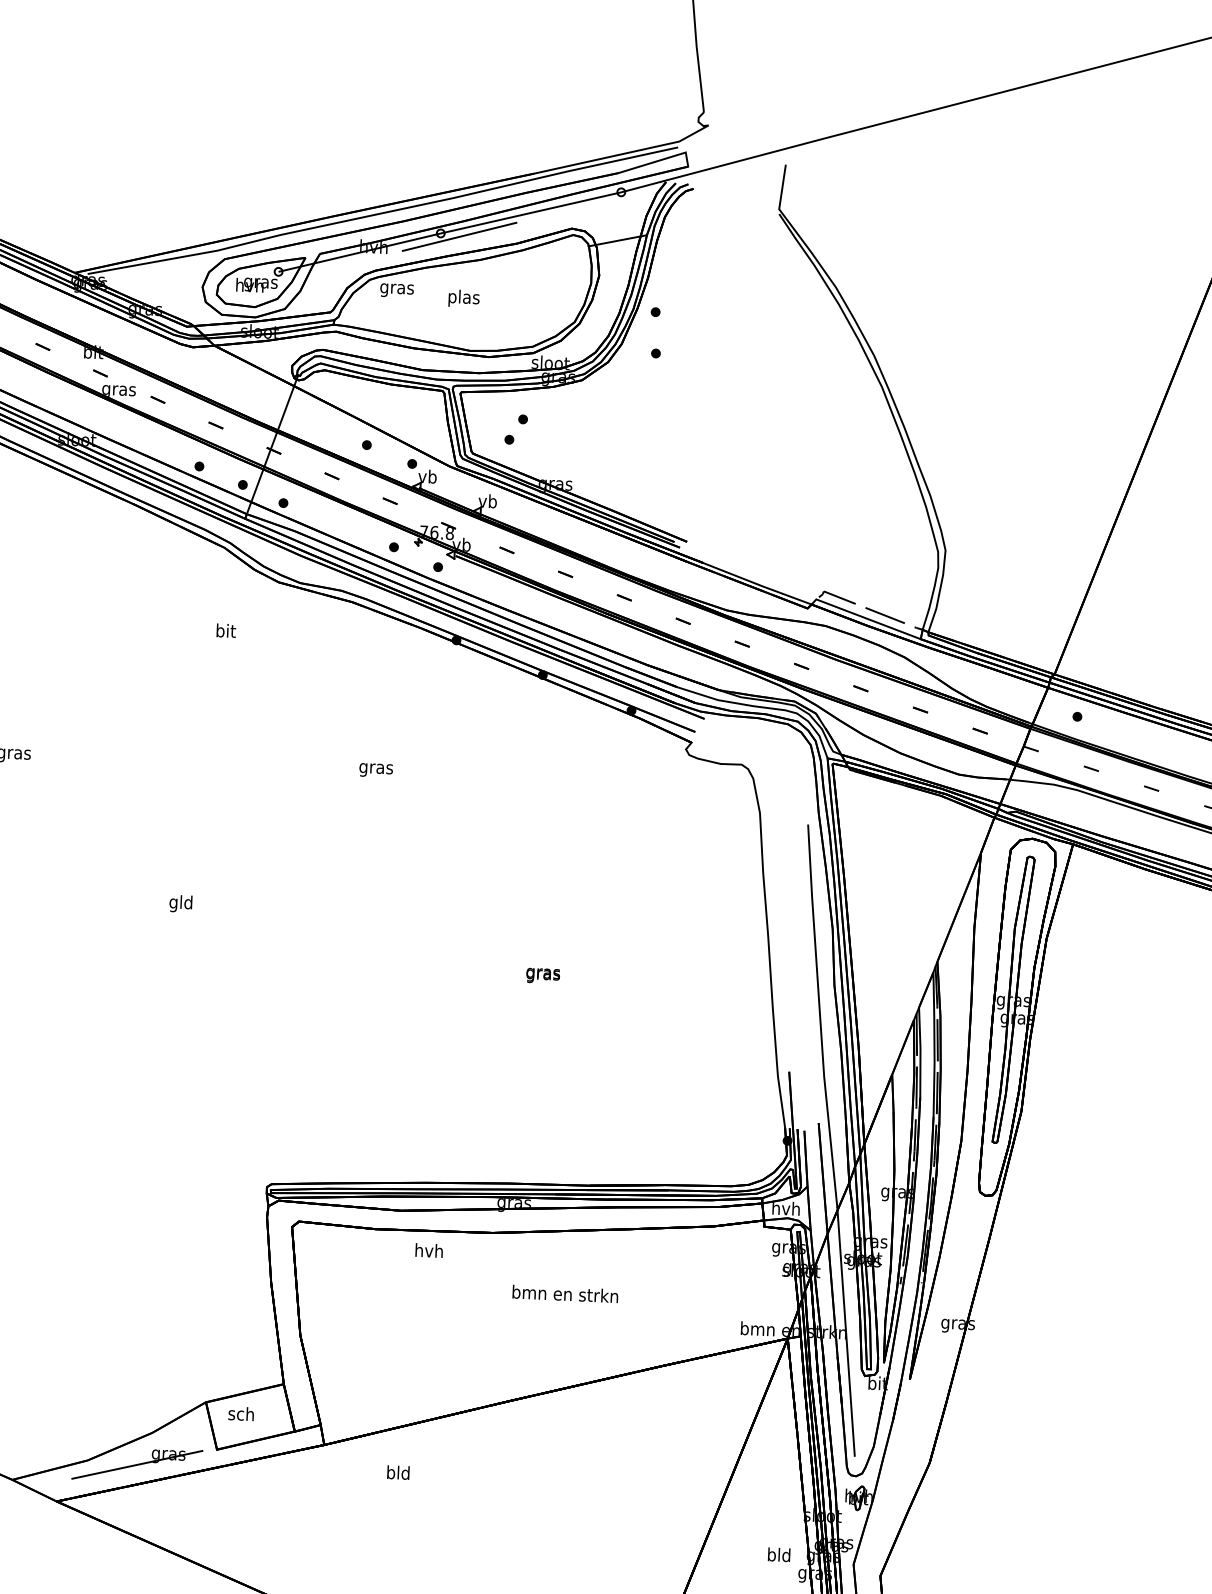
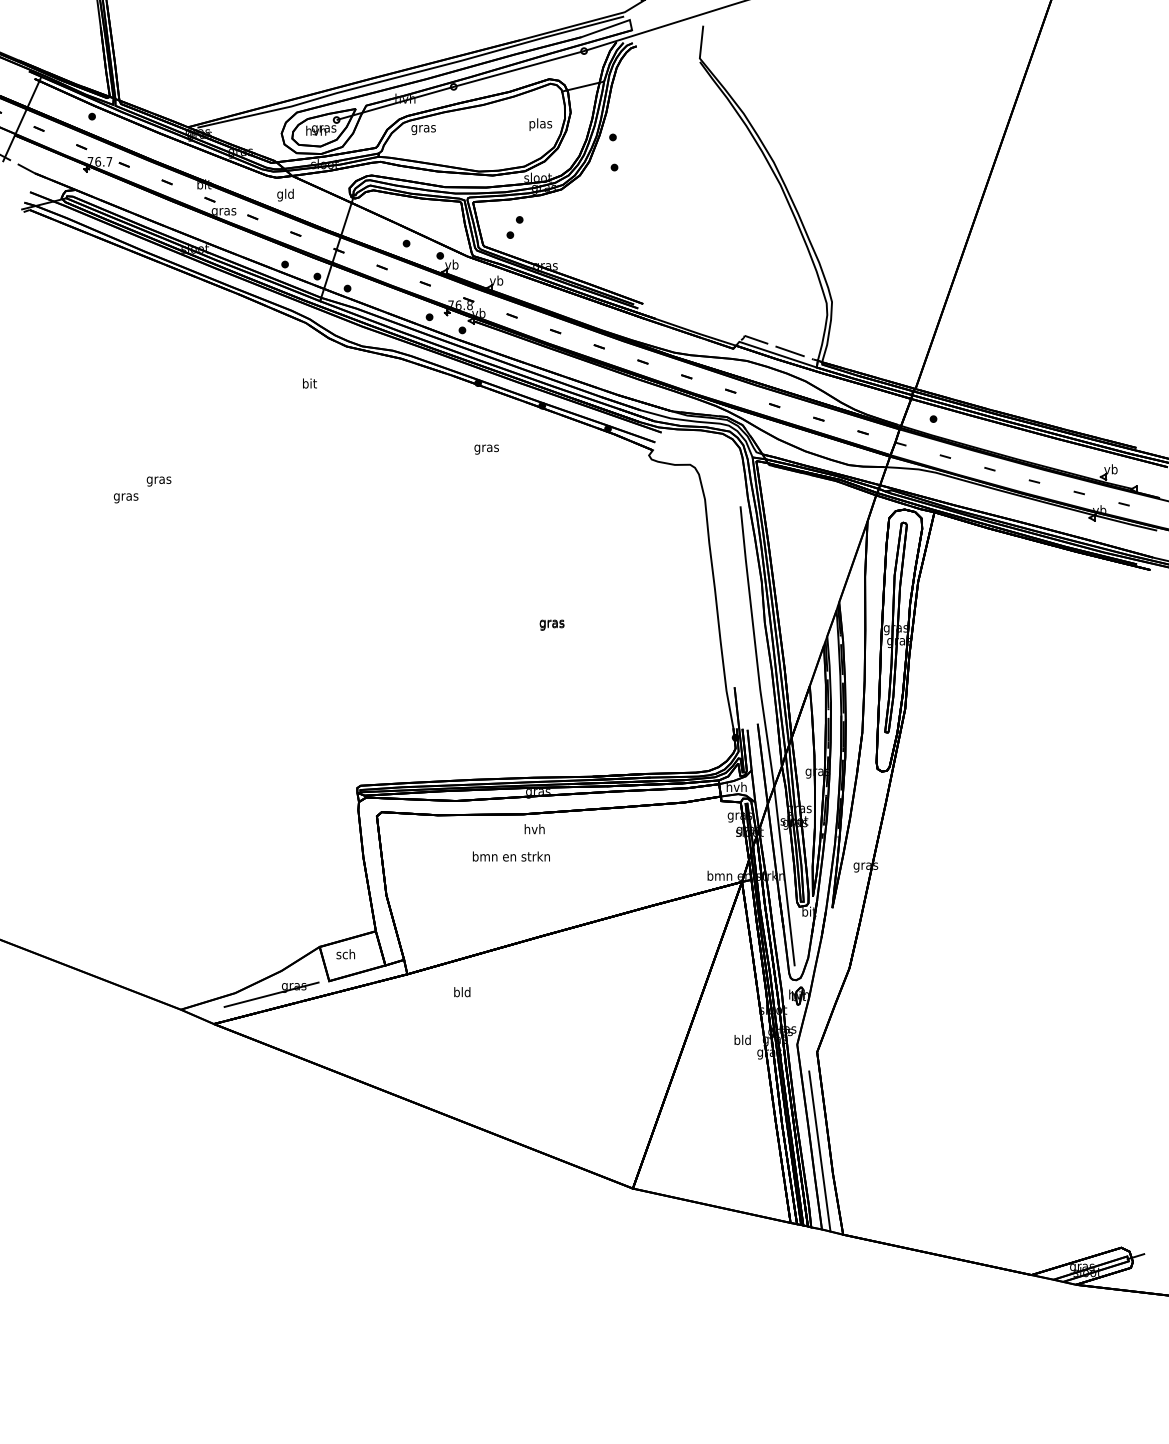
line: (459, 236) -> (467, 88), removed
text: (463, 298) -> (540, 124), moved
text: (375, 770) -> (486, 449), moved
text: (180, 902) -> (285, 194), moved
text: (428, 1251) -> (534, 829), moved
text: (565, 1293) -> (511, 856), moved

